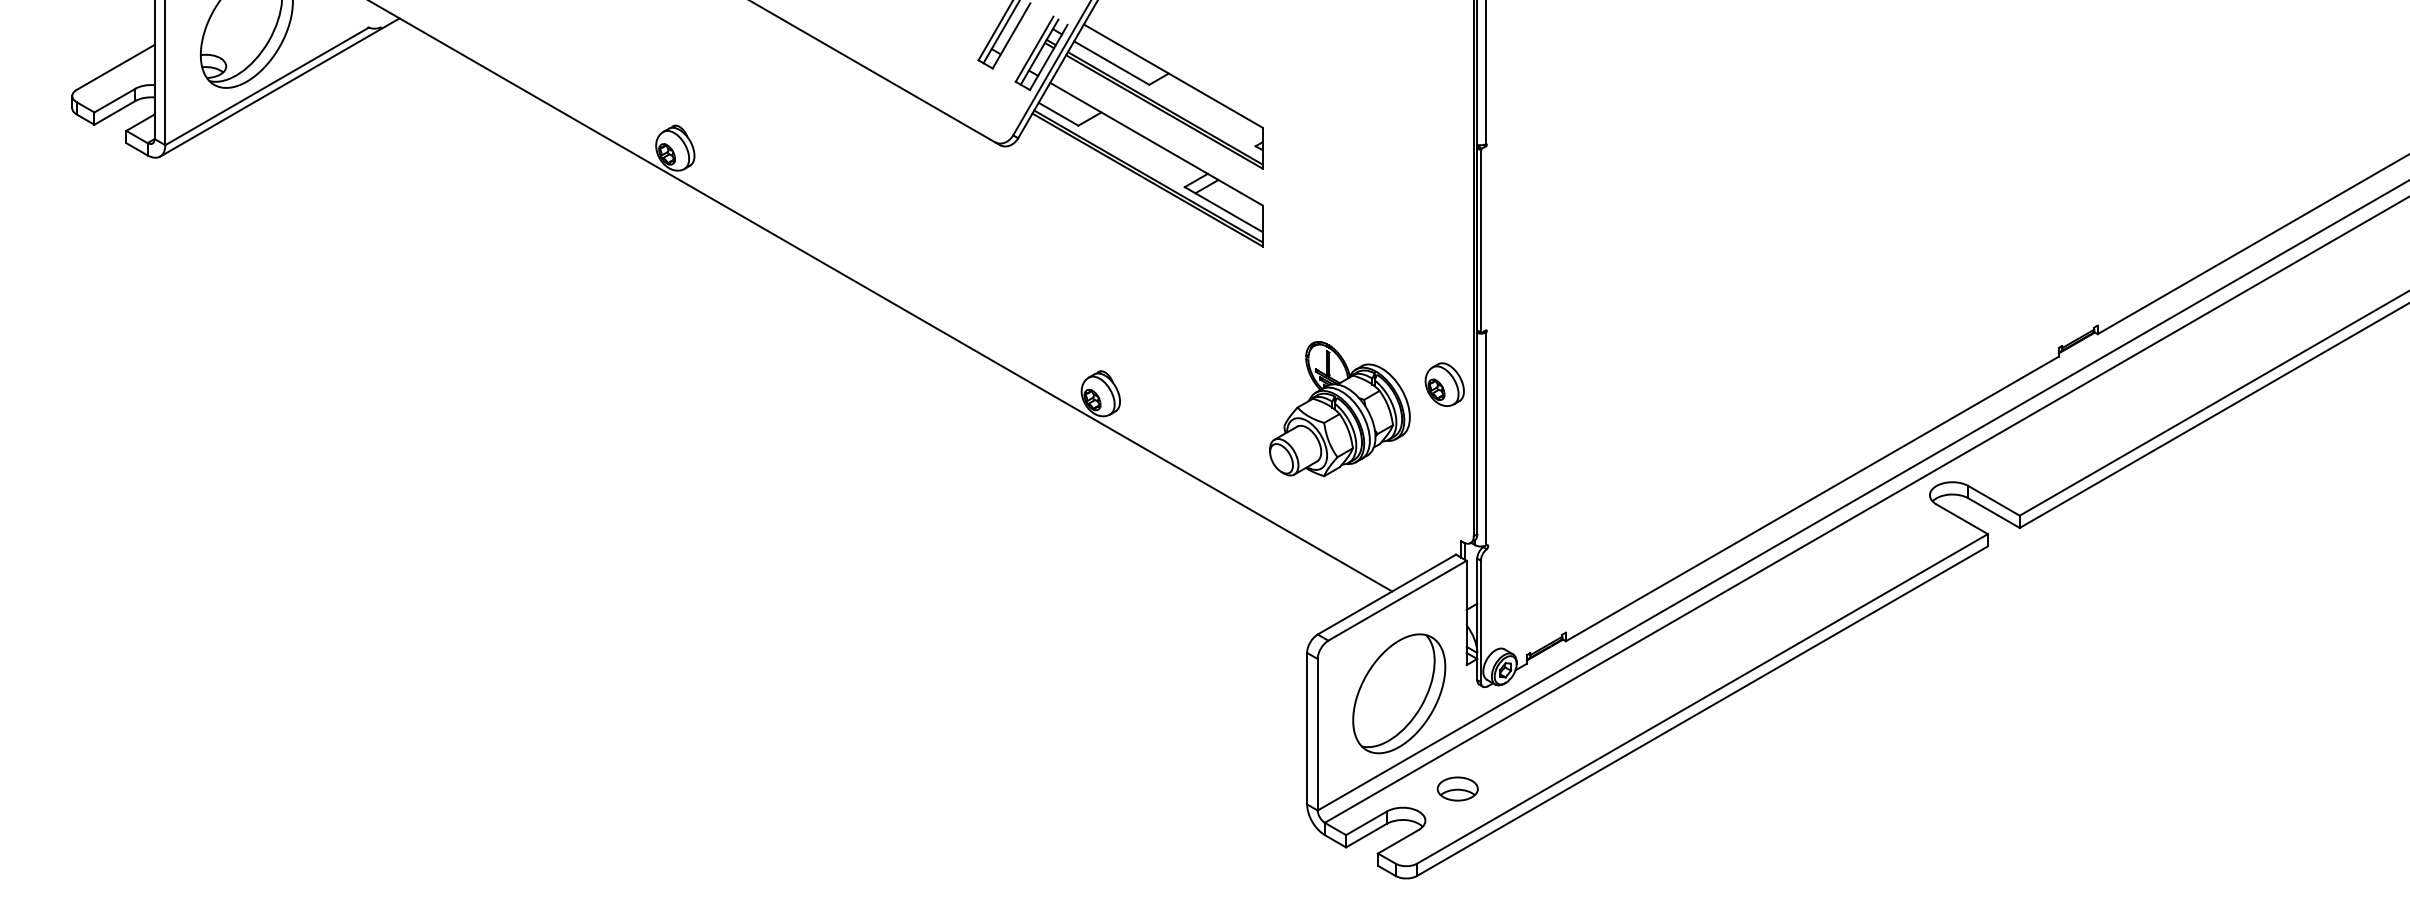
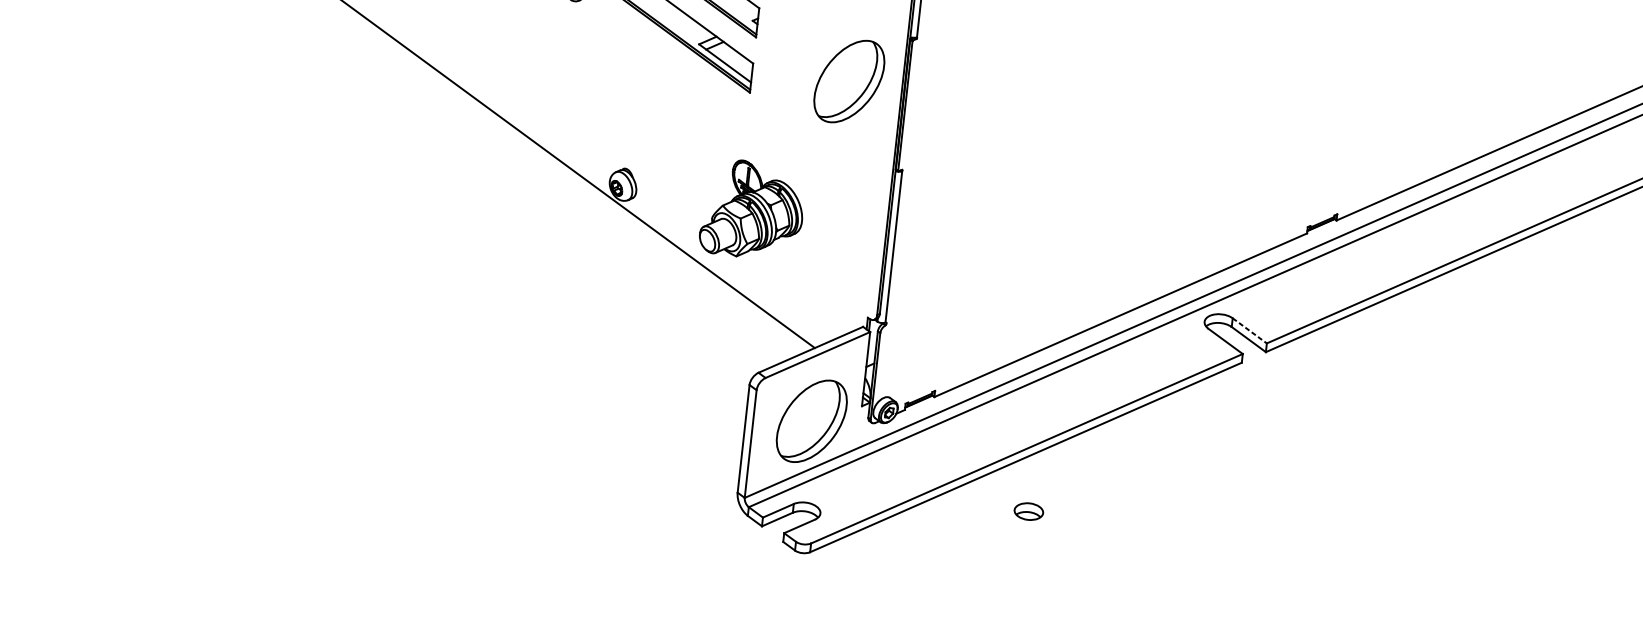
part: (1399, 215) -> (849, 81), added
part: (1444, 384) -> (868, 205), removed
part: (1339, 409) -> (752, 210), moved
line: (1994, 500) -> (1250, 330), solid -> dashed
part: (1457, 788) -> (1028, 511), moved

